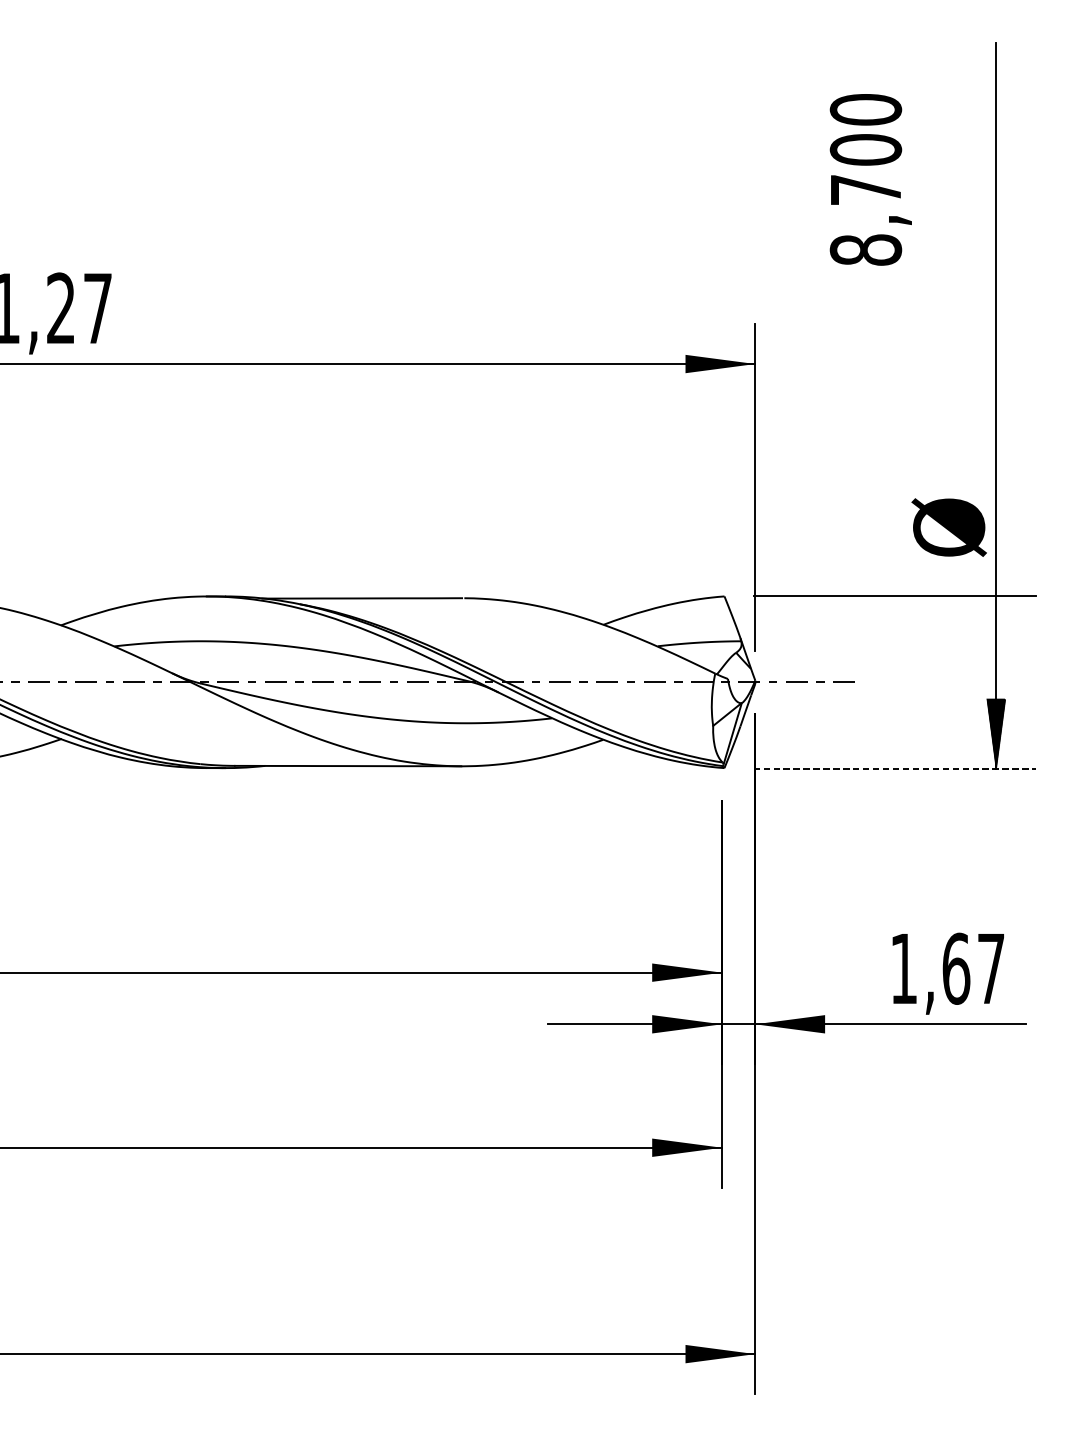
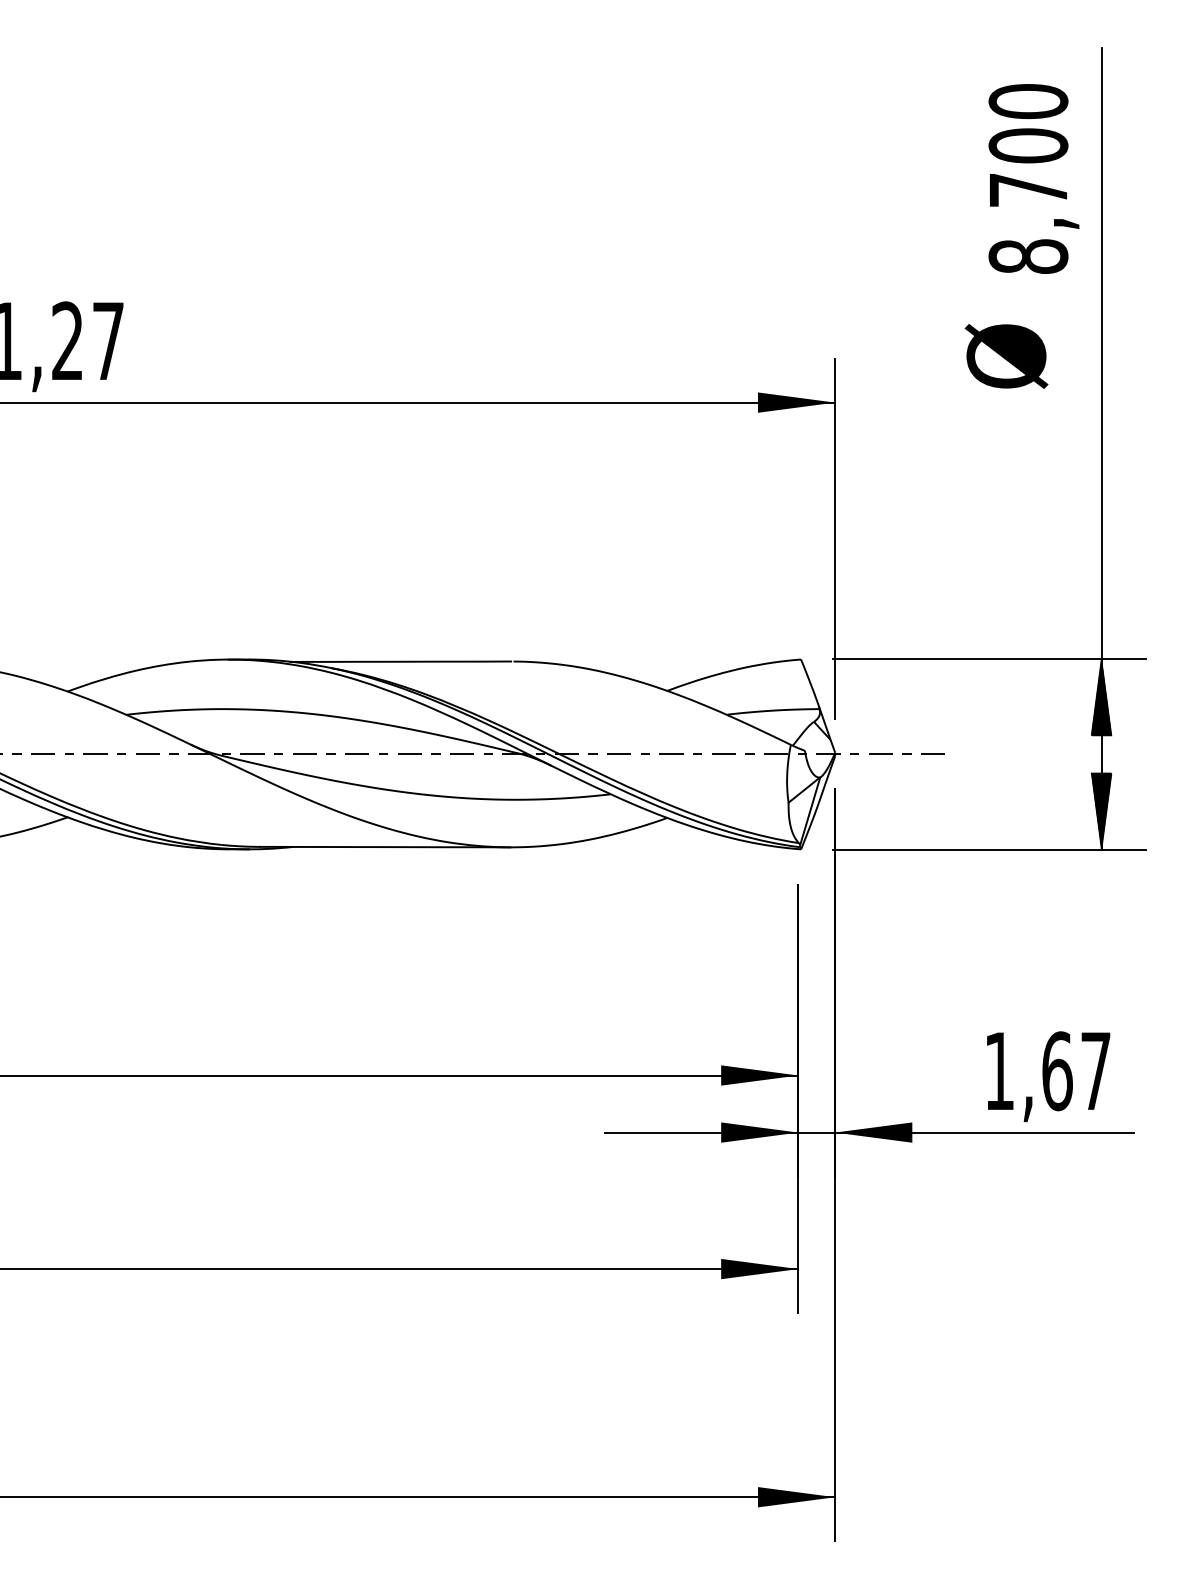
text: (870, 179) -> (1033, 178), moved
text: (949, 527) -> (1006, 356), moved
hatch: (996, 629) -> (1101, 696), added
line: (894, 769) -> (989, 850), dashed -> solid

